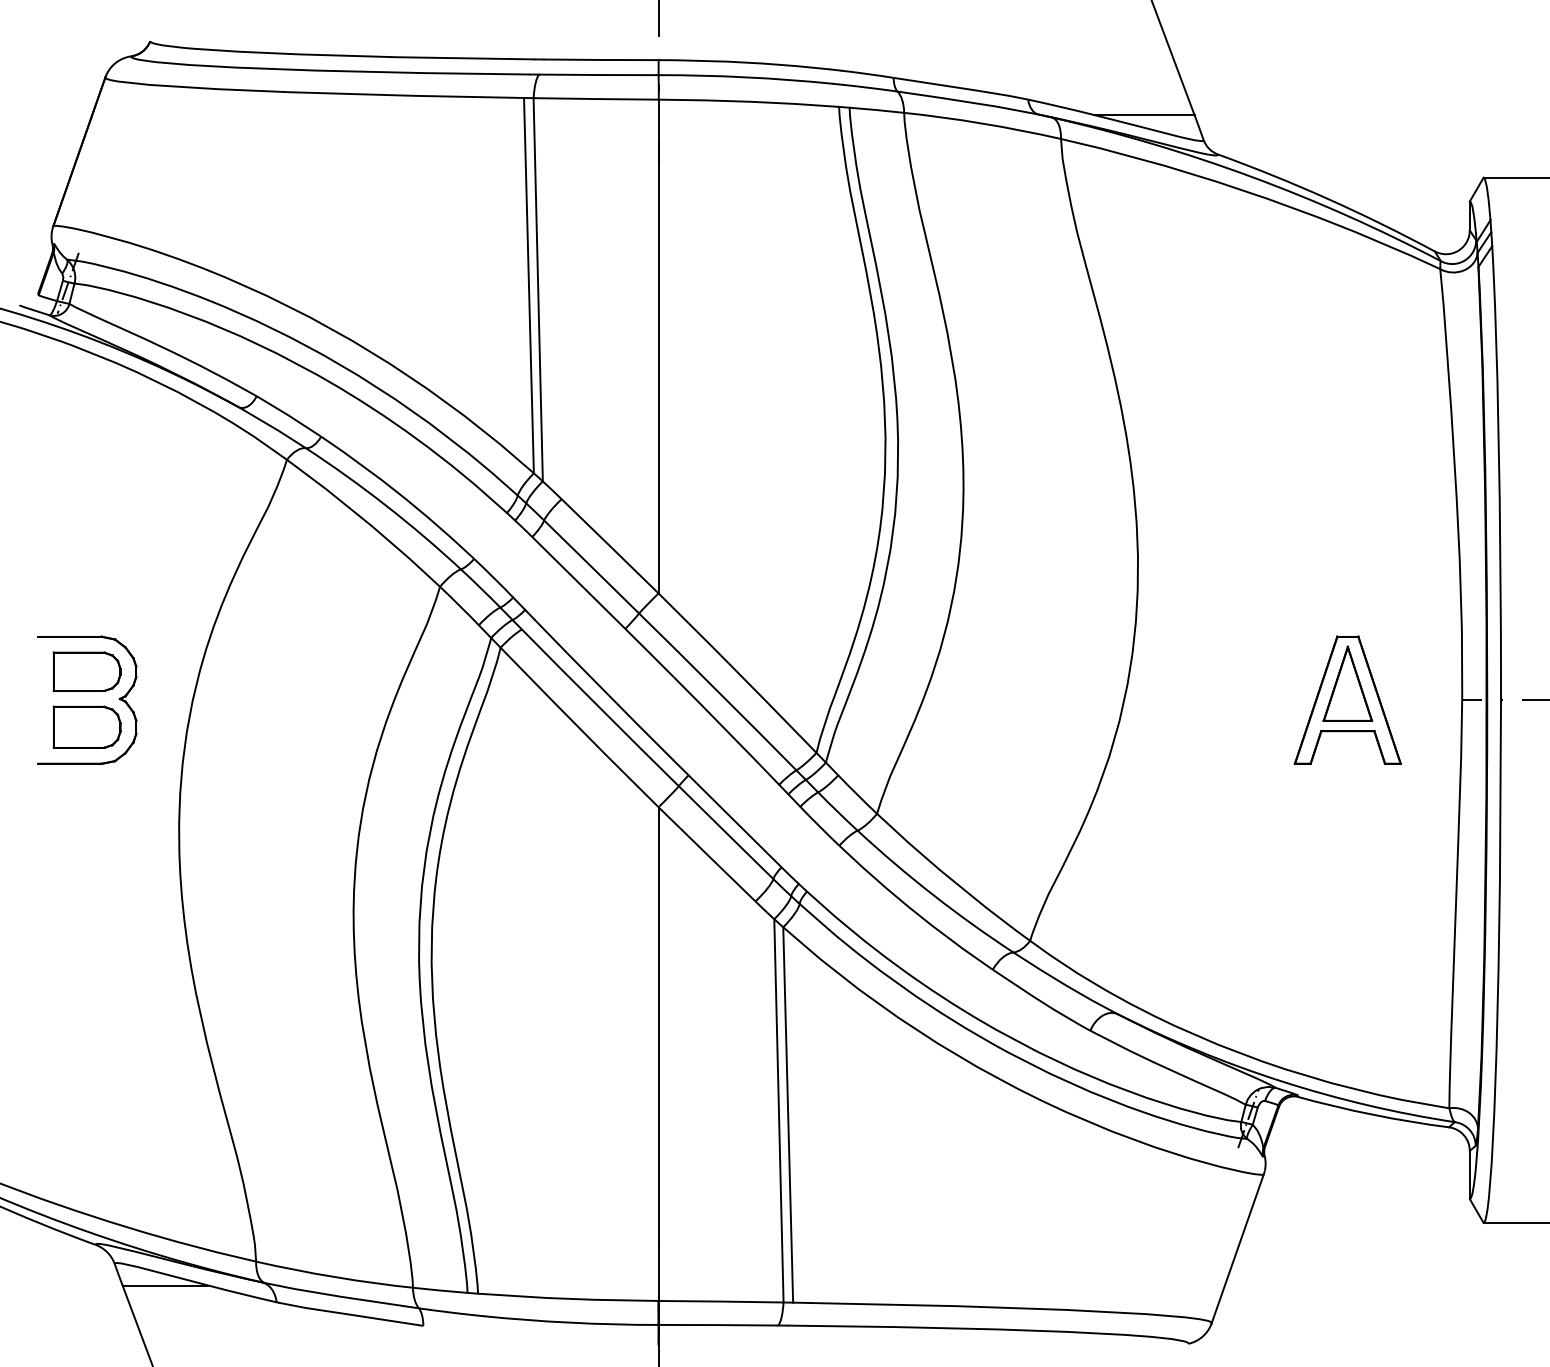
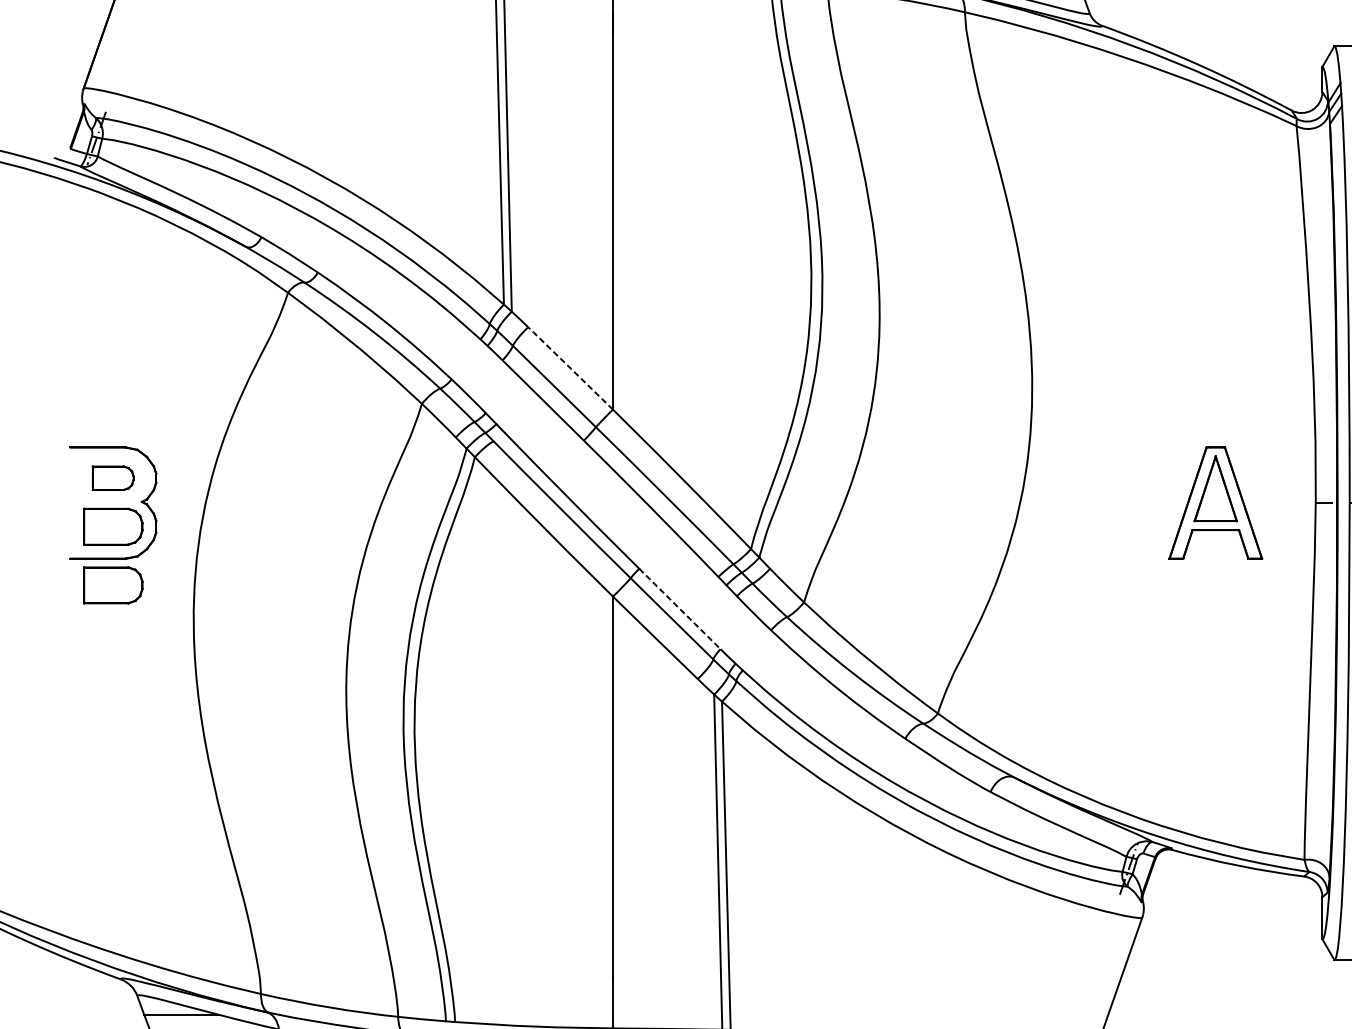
arc: (610, 546) -> (570, 368), solid -> dashed
part: (86, 671) -> (112, 477), size x0.7
part: (86, 793) -> (112, 584), added
arc: (735, 821) -> (680, 609), solid -> dashed

